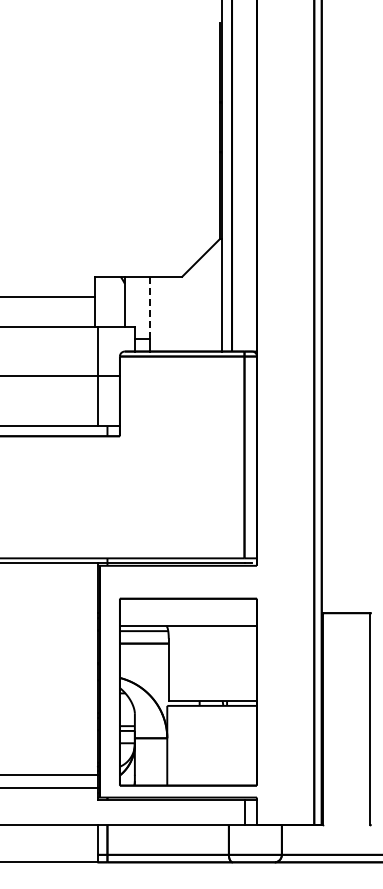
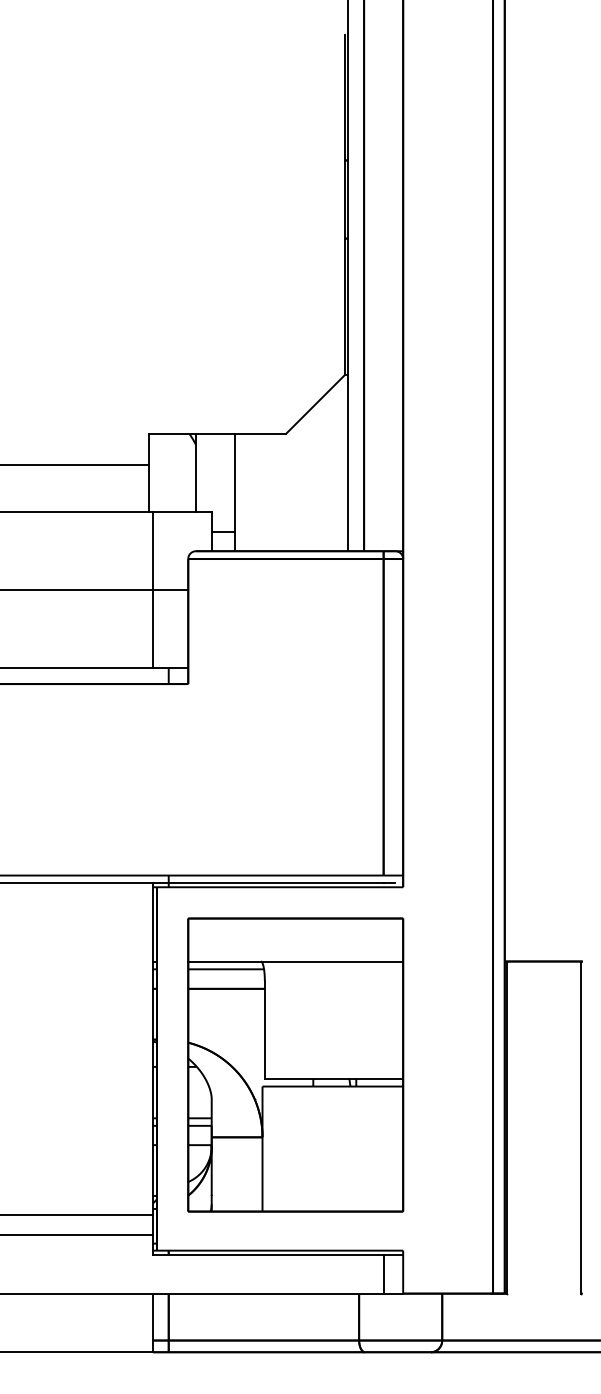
line: (149, 307) -> (234, 482), dashed -> solid
part: (188, 691) -> (295, 1063), moved

